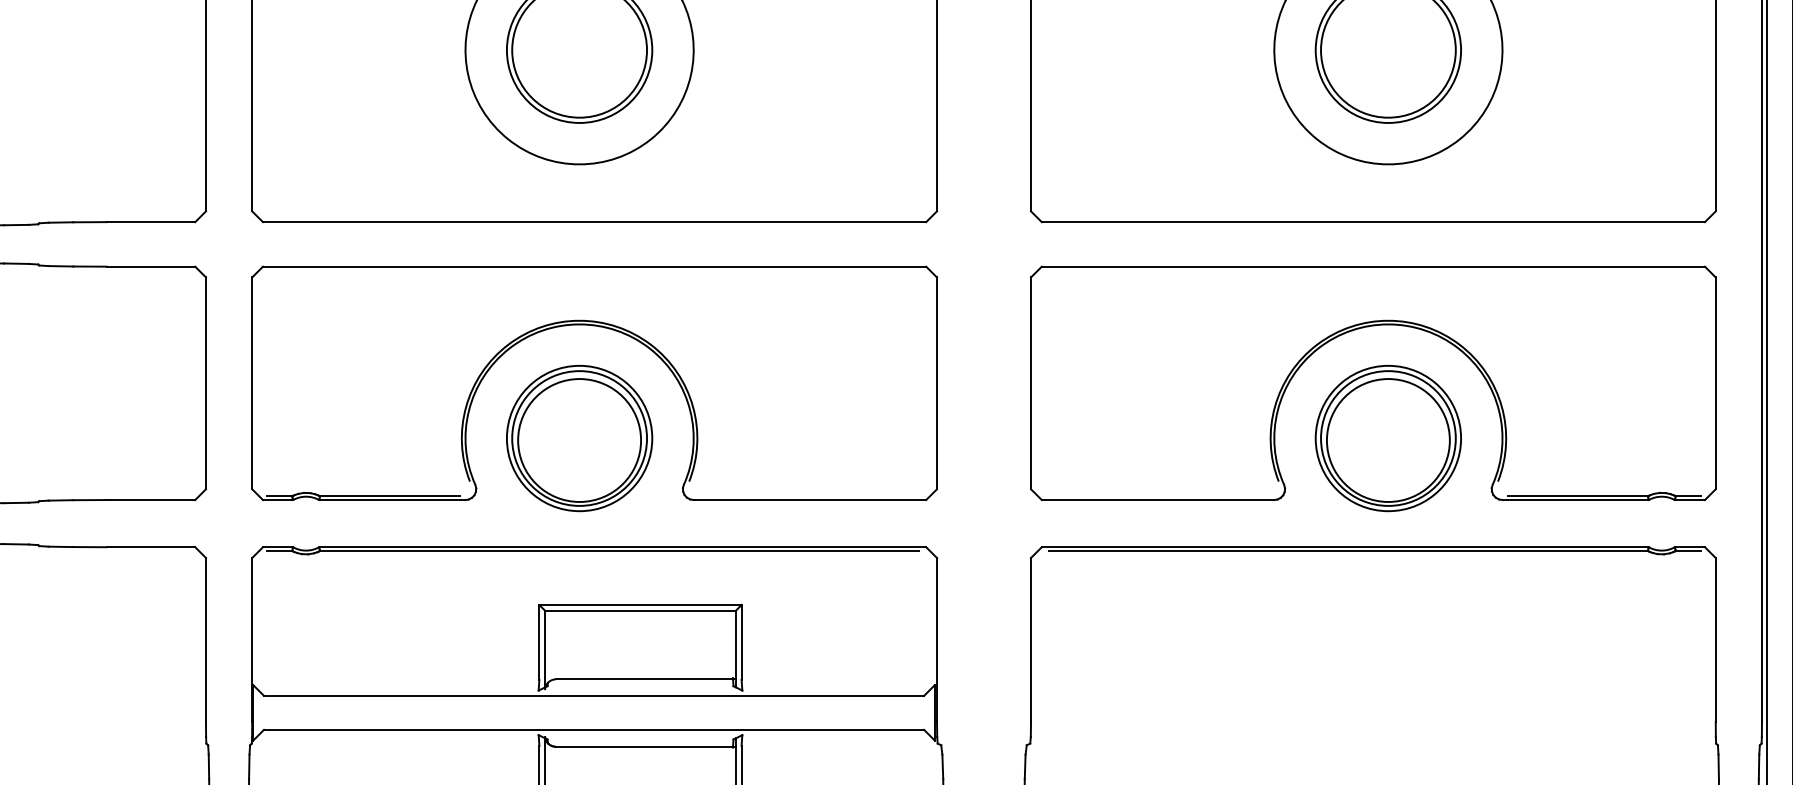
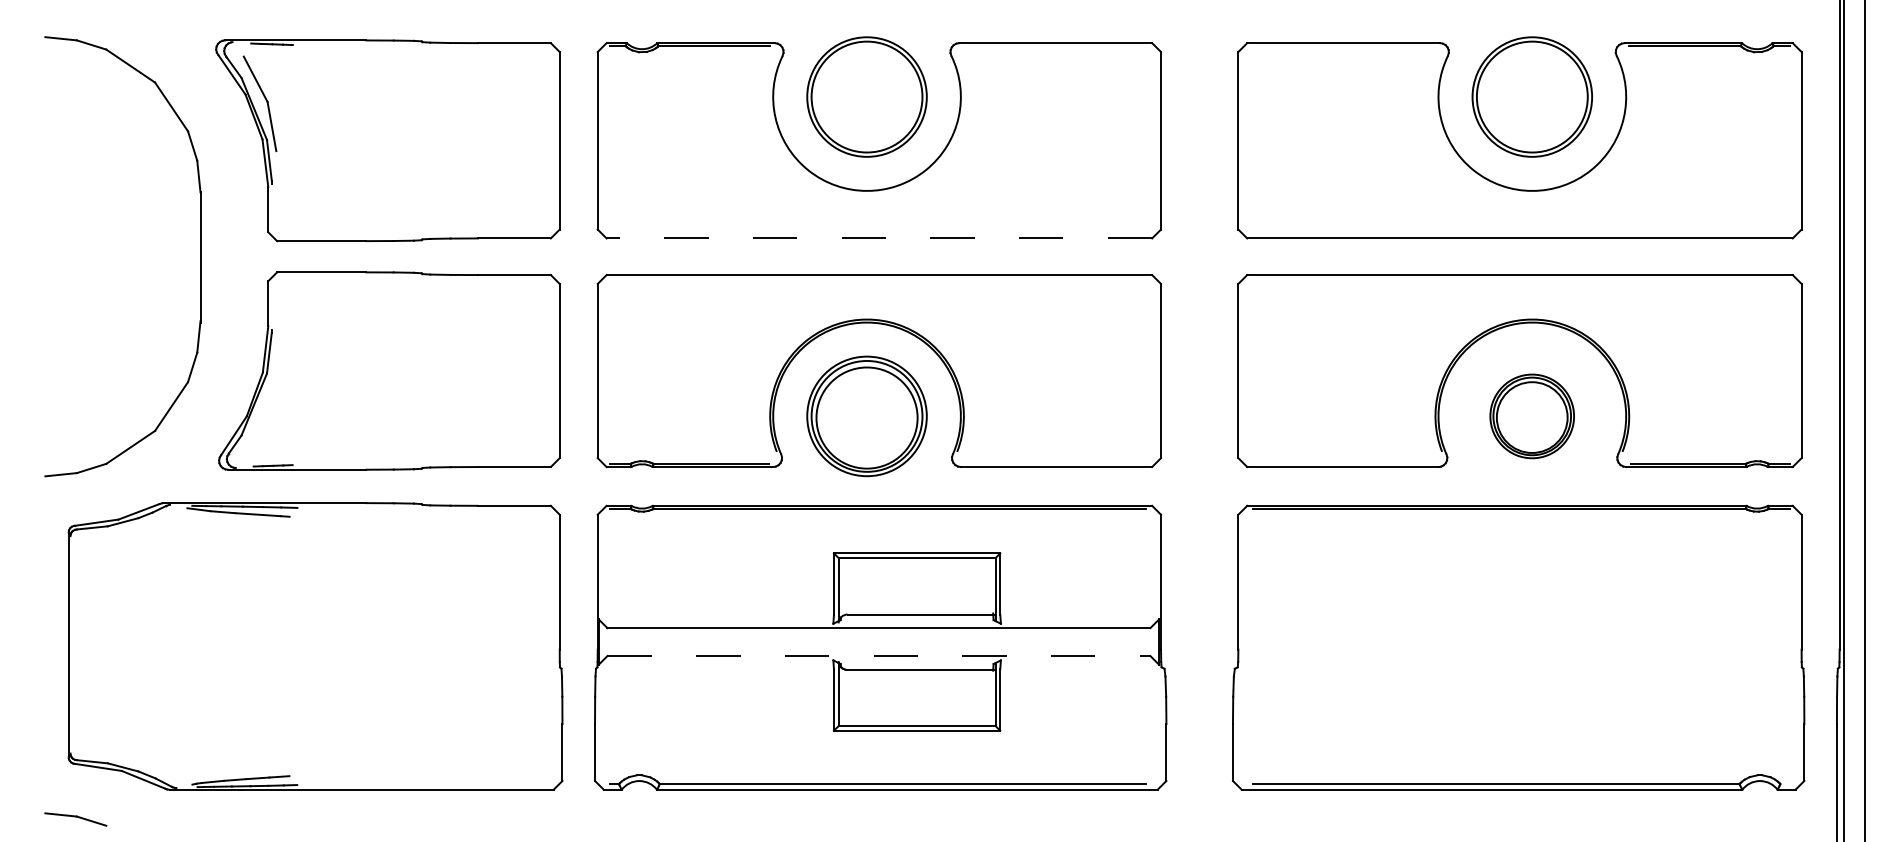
line: (594, 222) -> (879, 238), solid -> dashed
part: (1387, 438) -> (1531, 416), size x0.7
line: (594, 730) -> (879, 656), solid -> dashed

